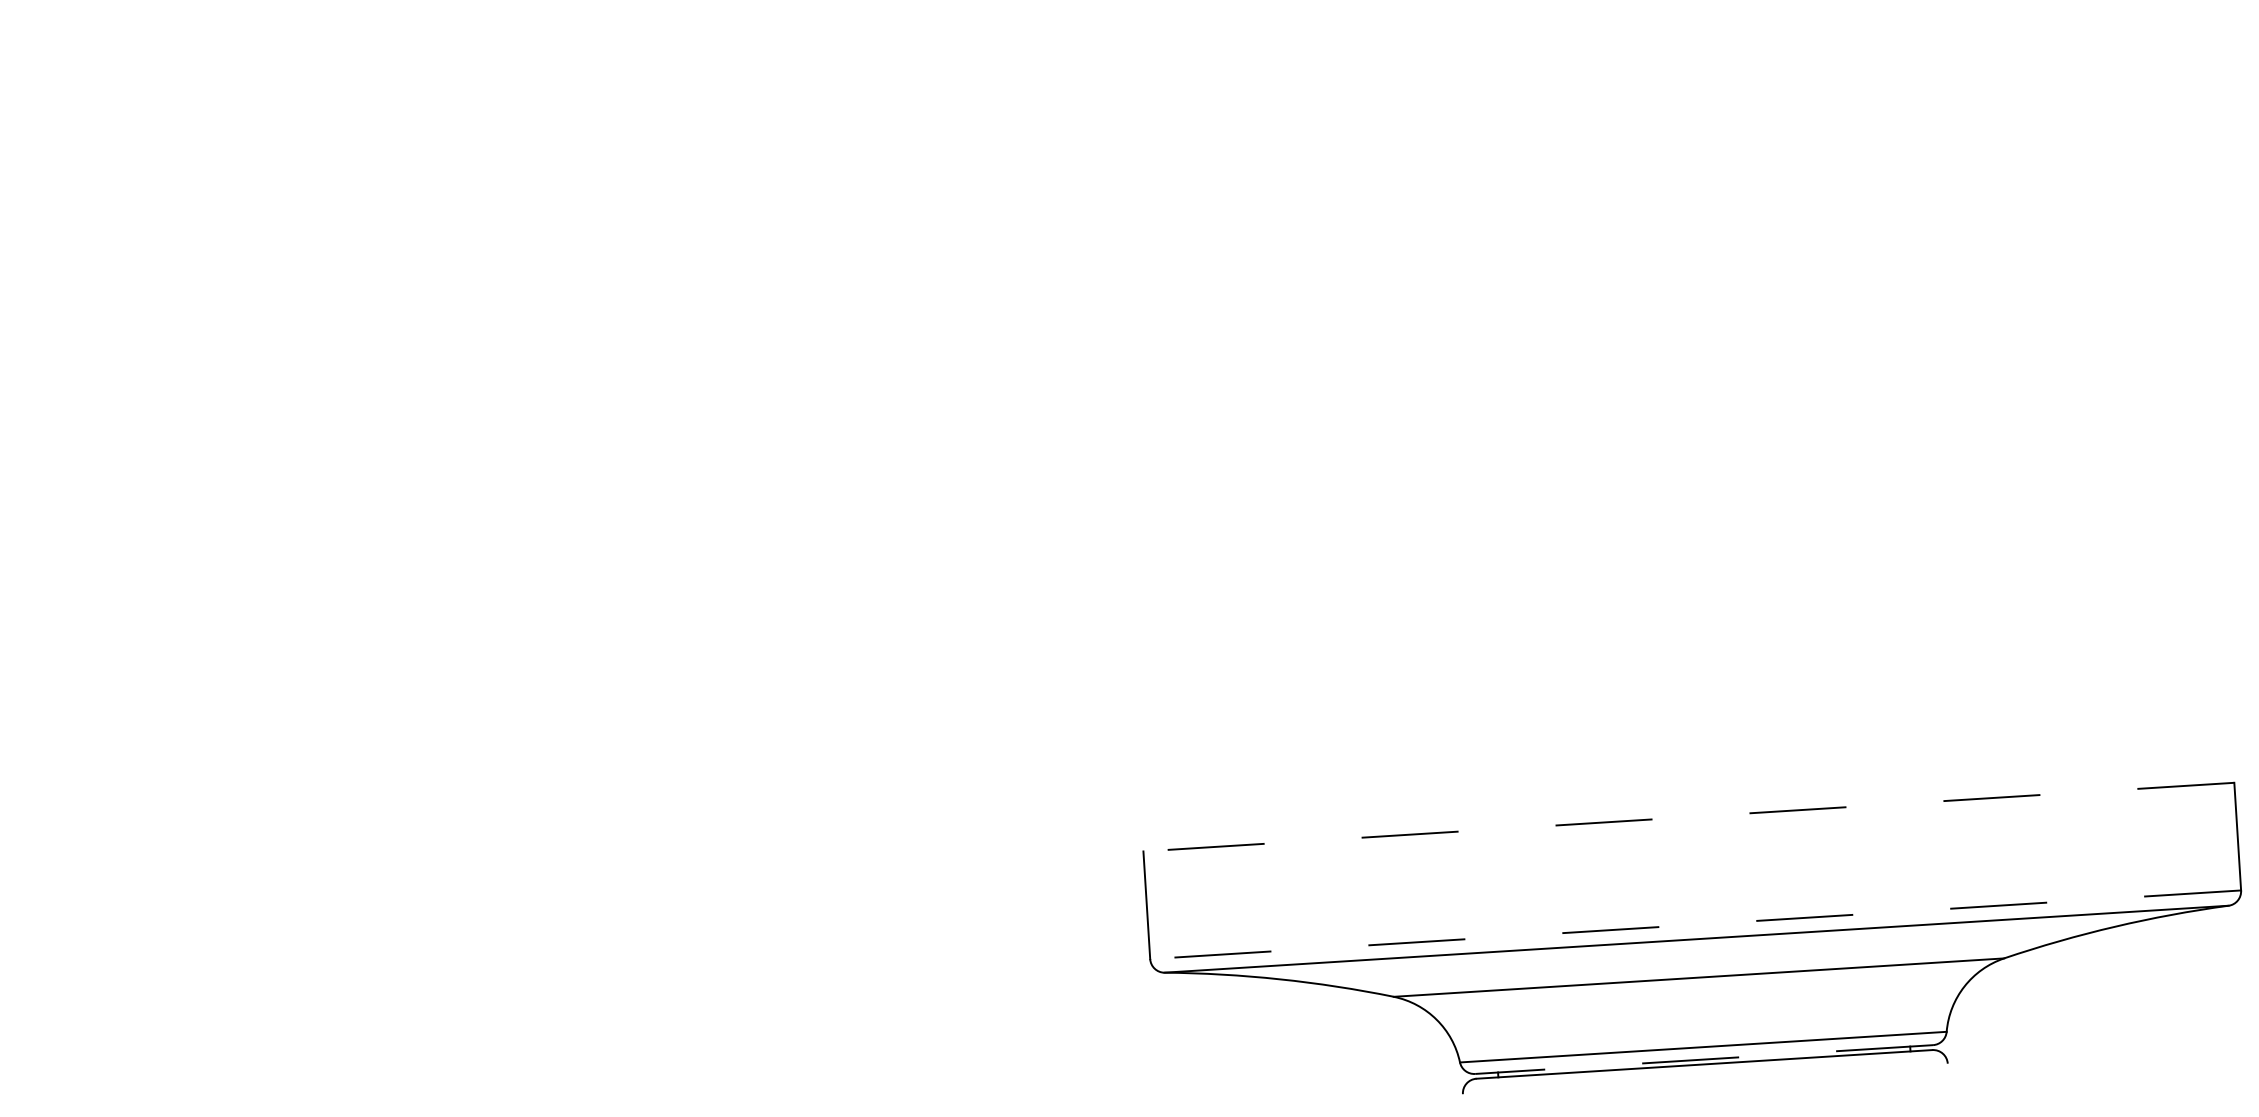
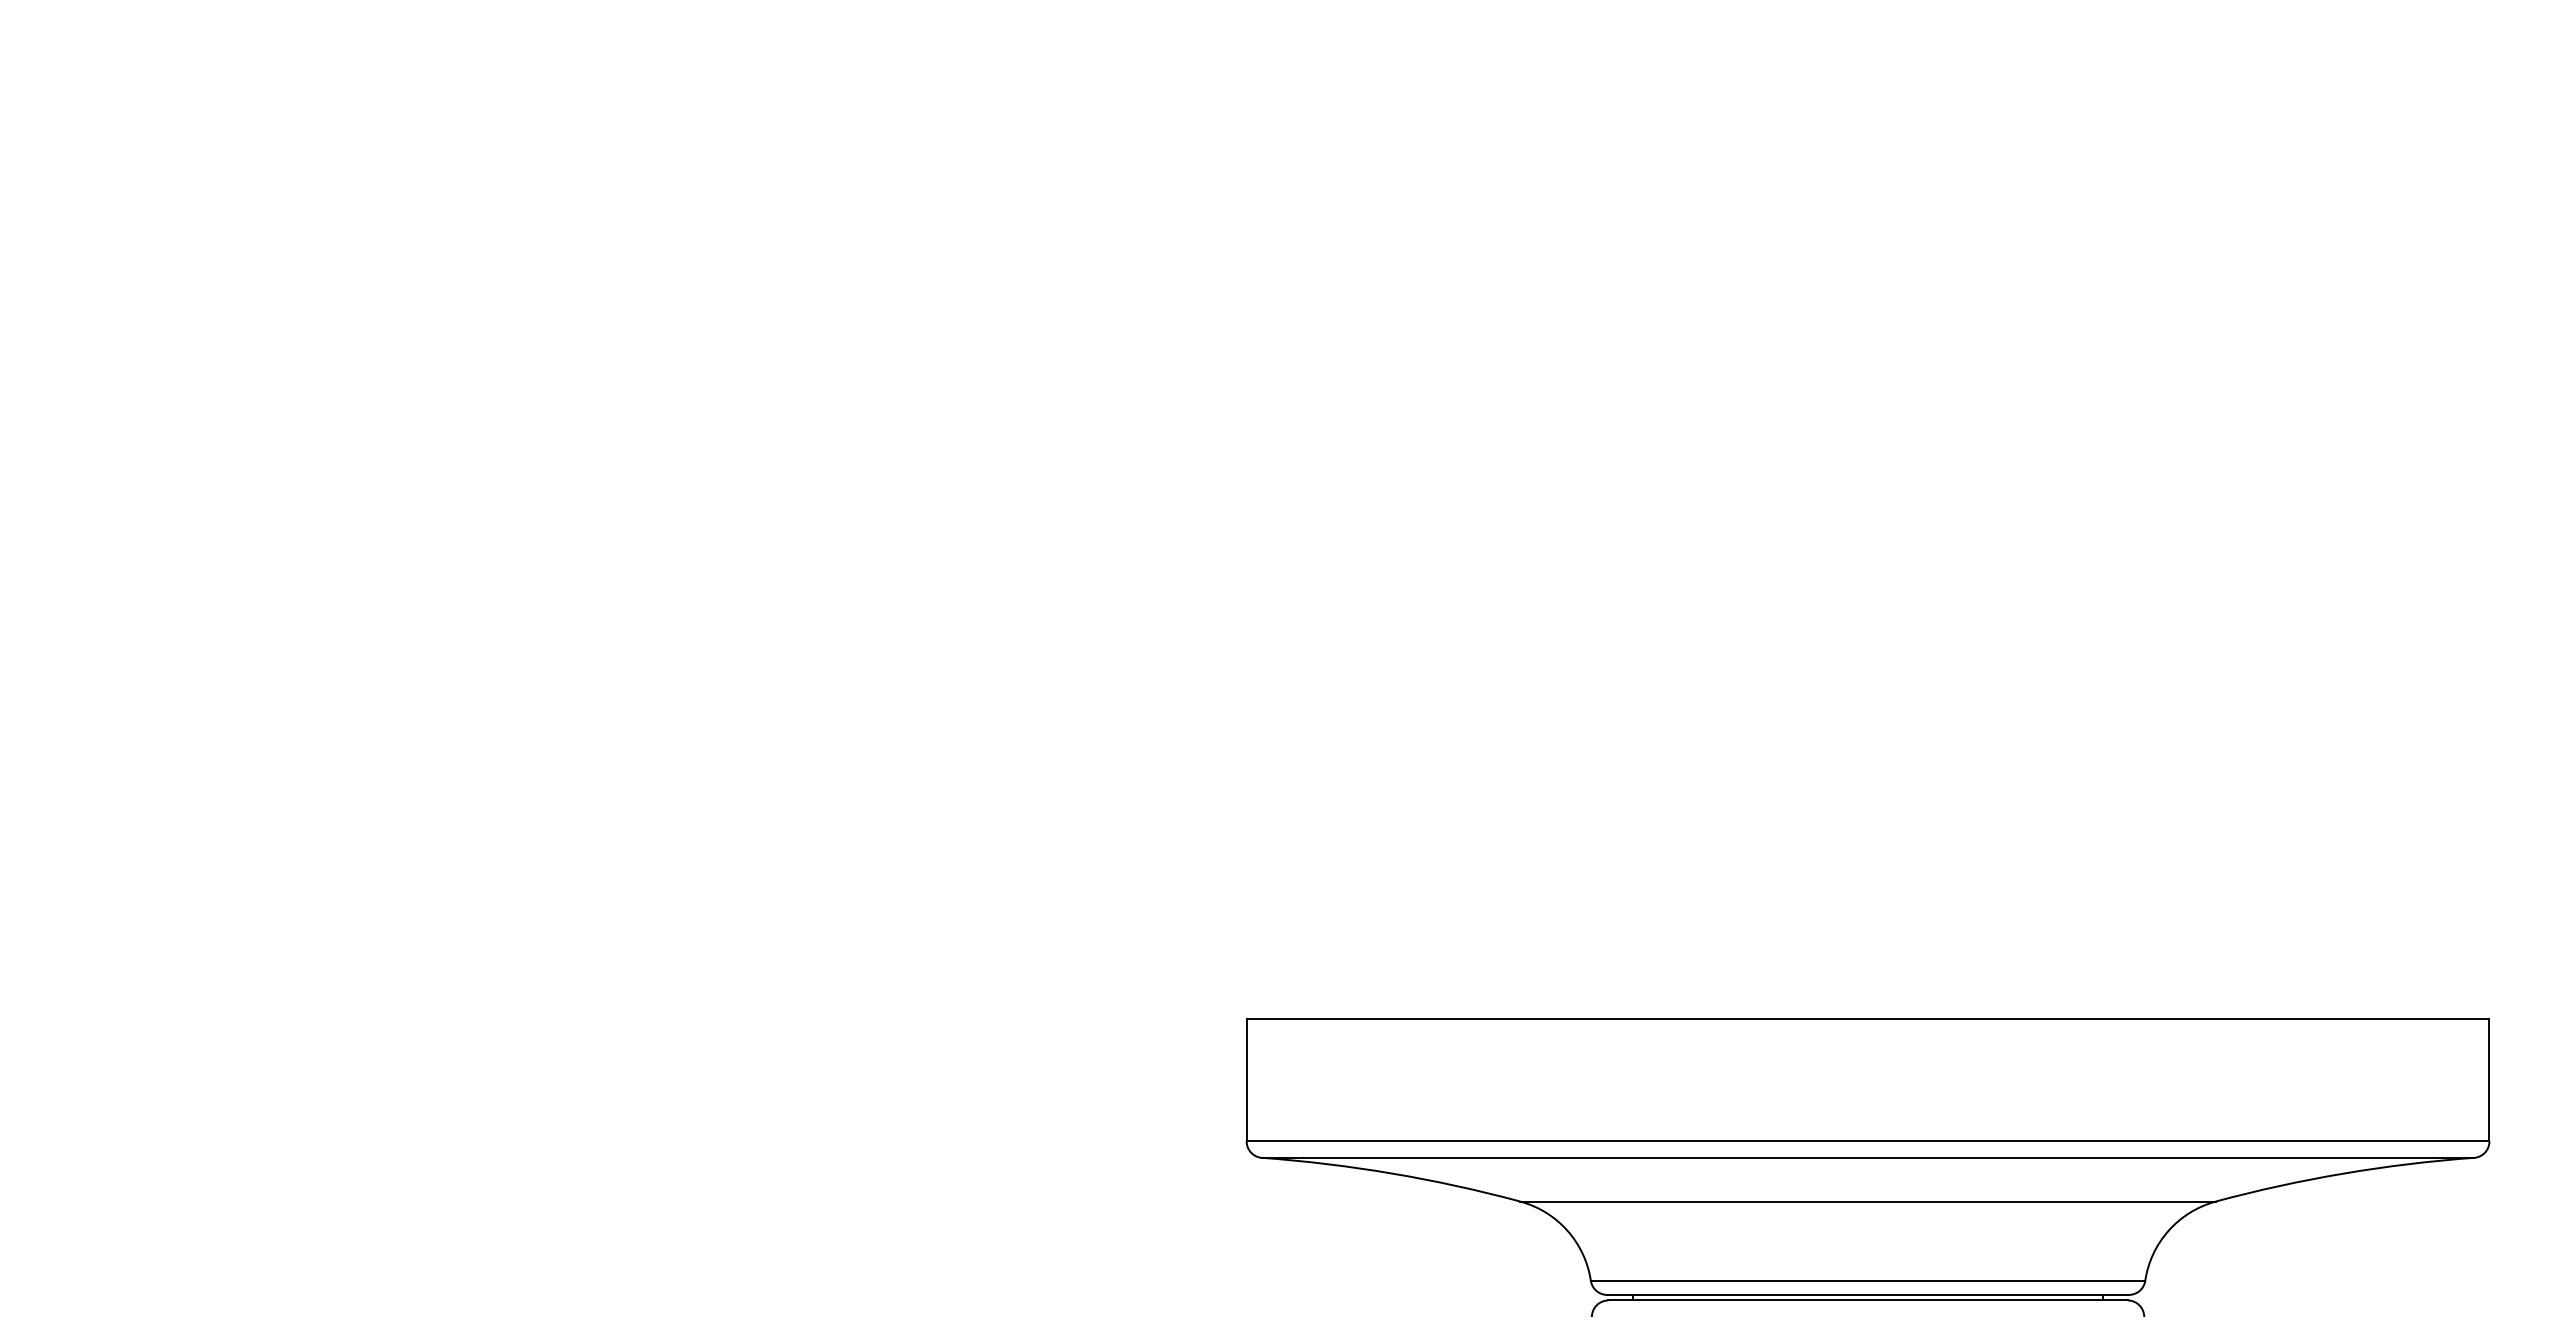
line: (1688, 816) -> (1867, 1018), dashed -> solid
line: (1695, 924) -> (1867, 1141), dashed -> solid
line: (1704, 1059) -> (1868, 1294), dashed -> solid

